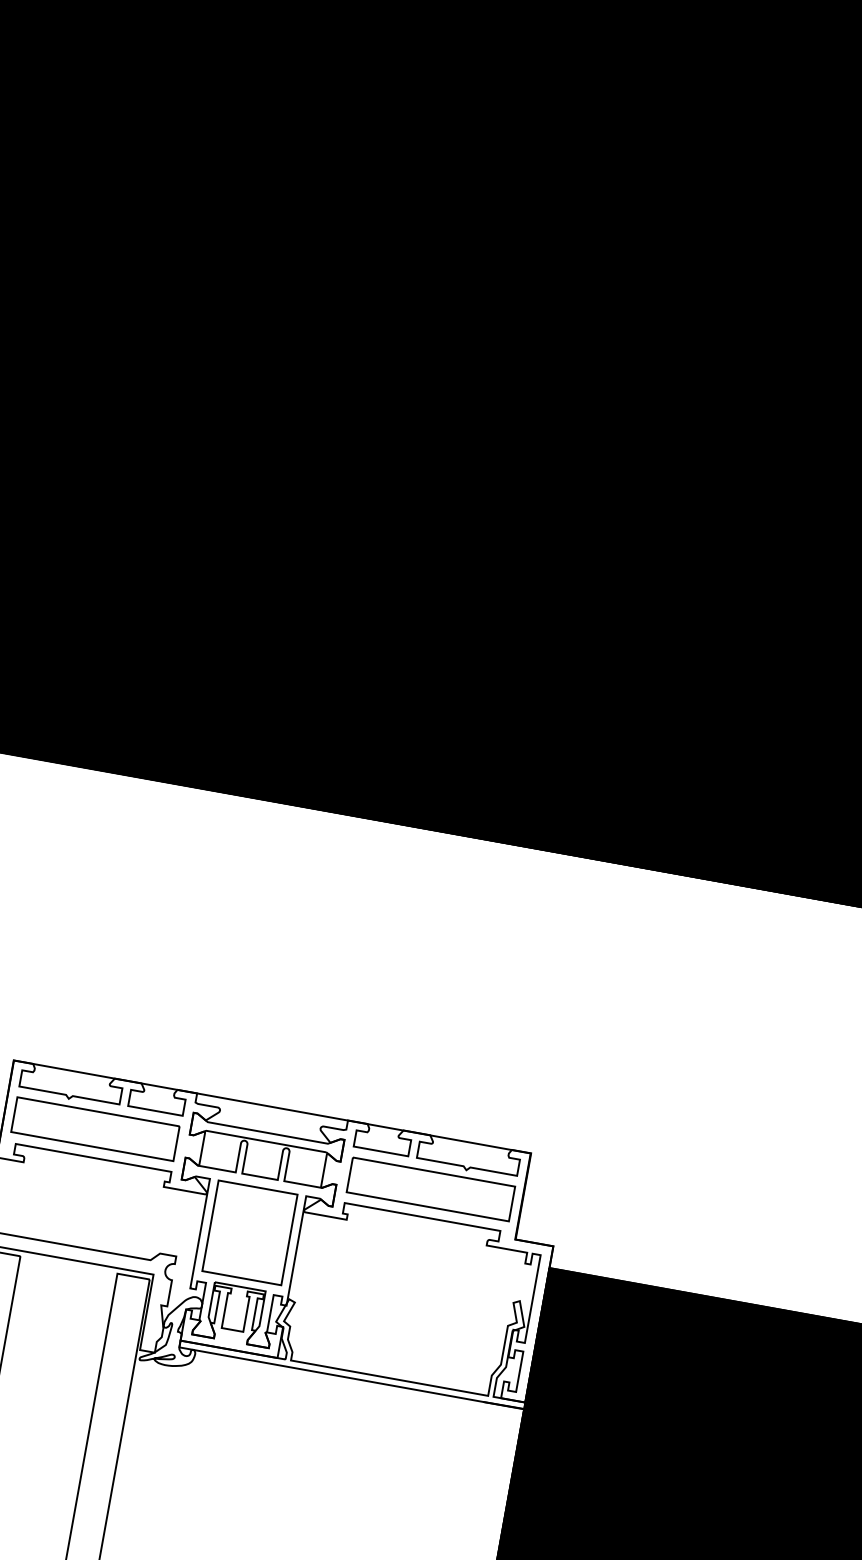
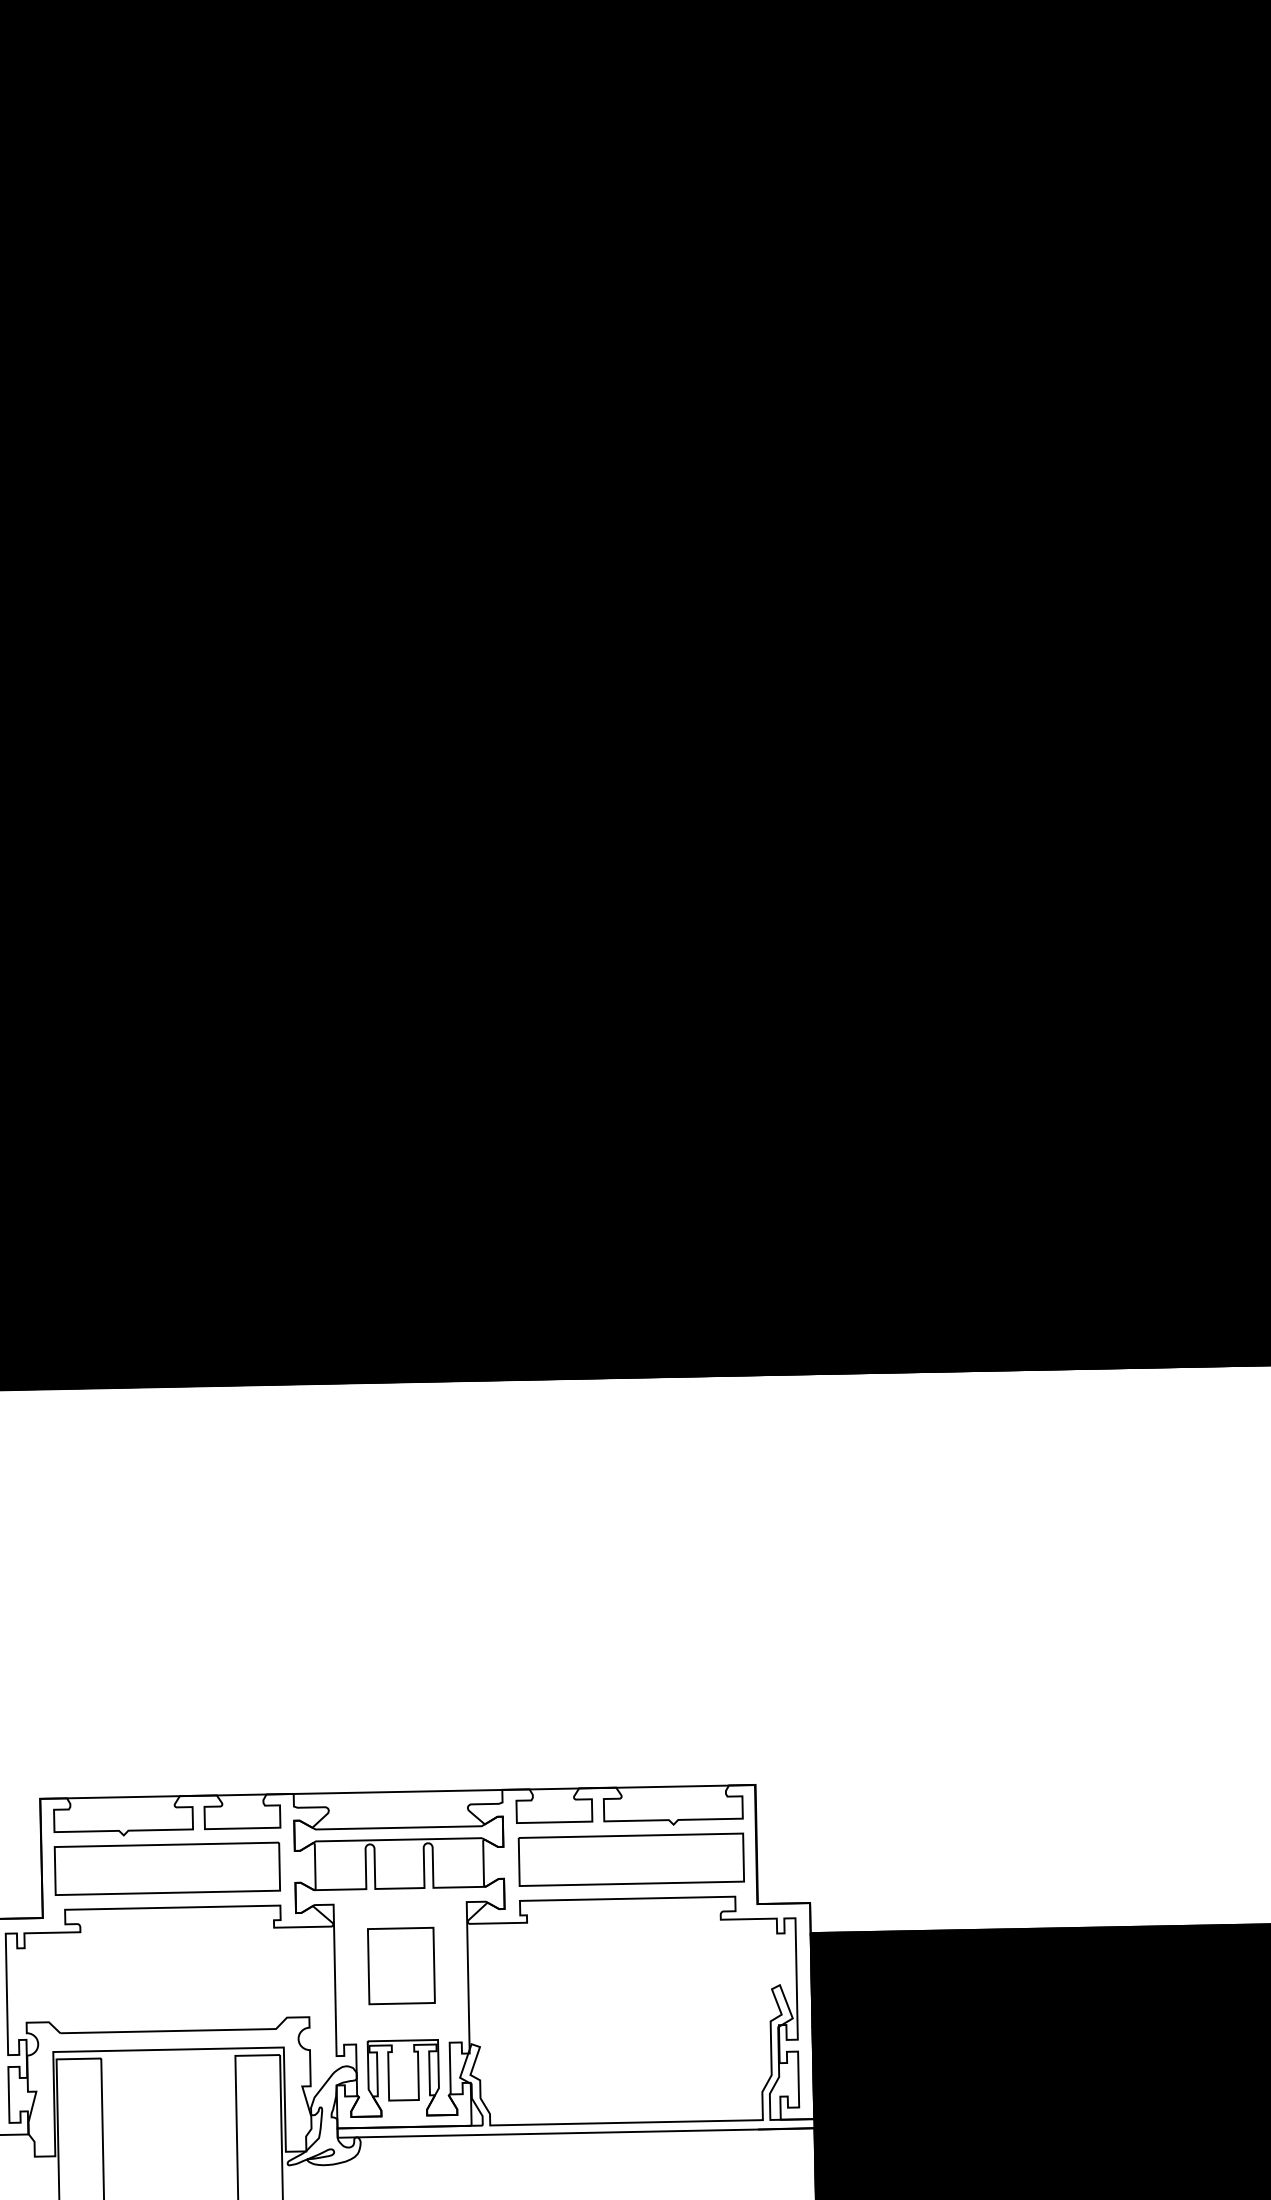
part: (250, 1232) -> (401, 1965), size x0.6

